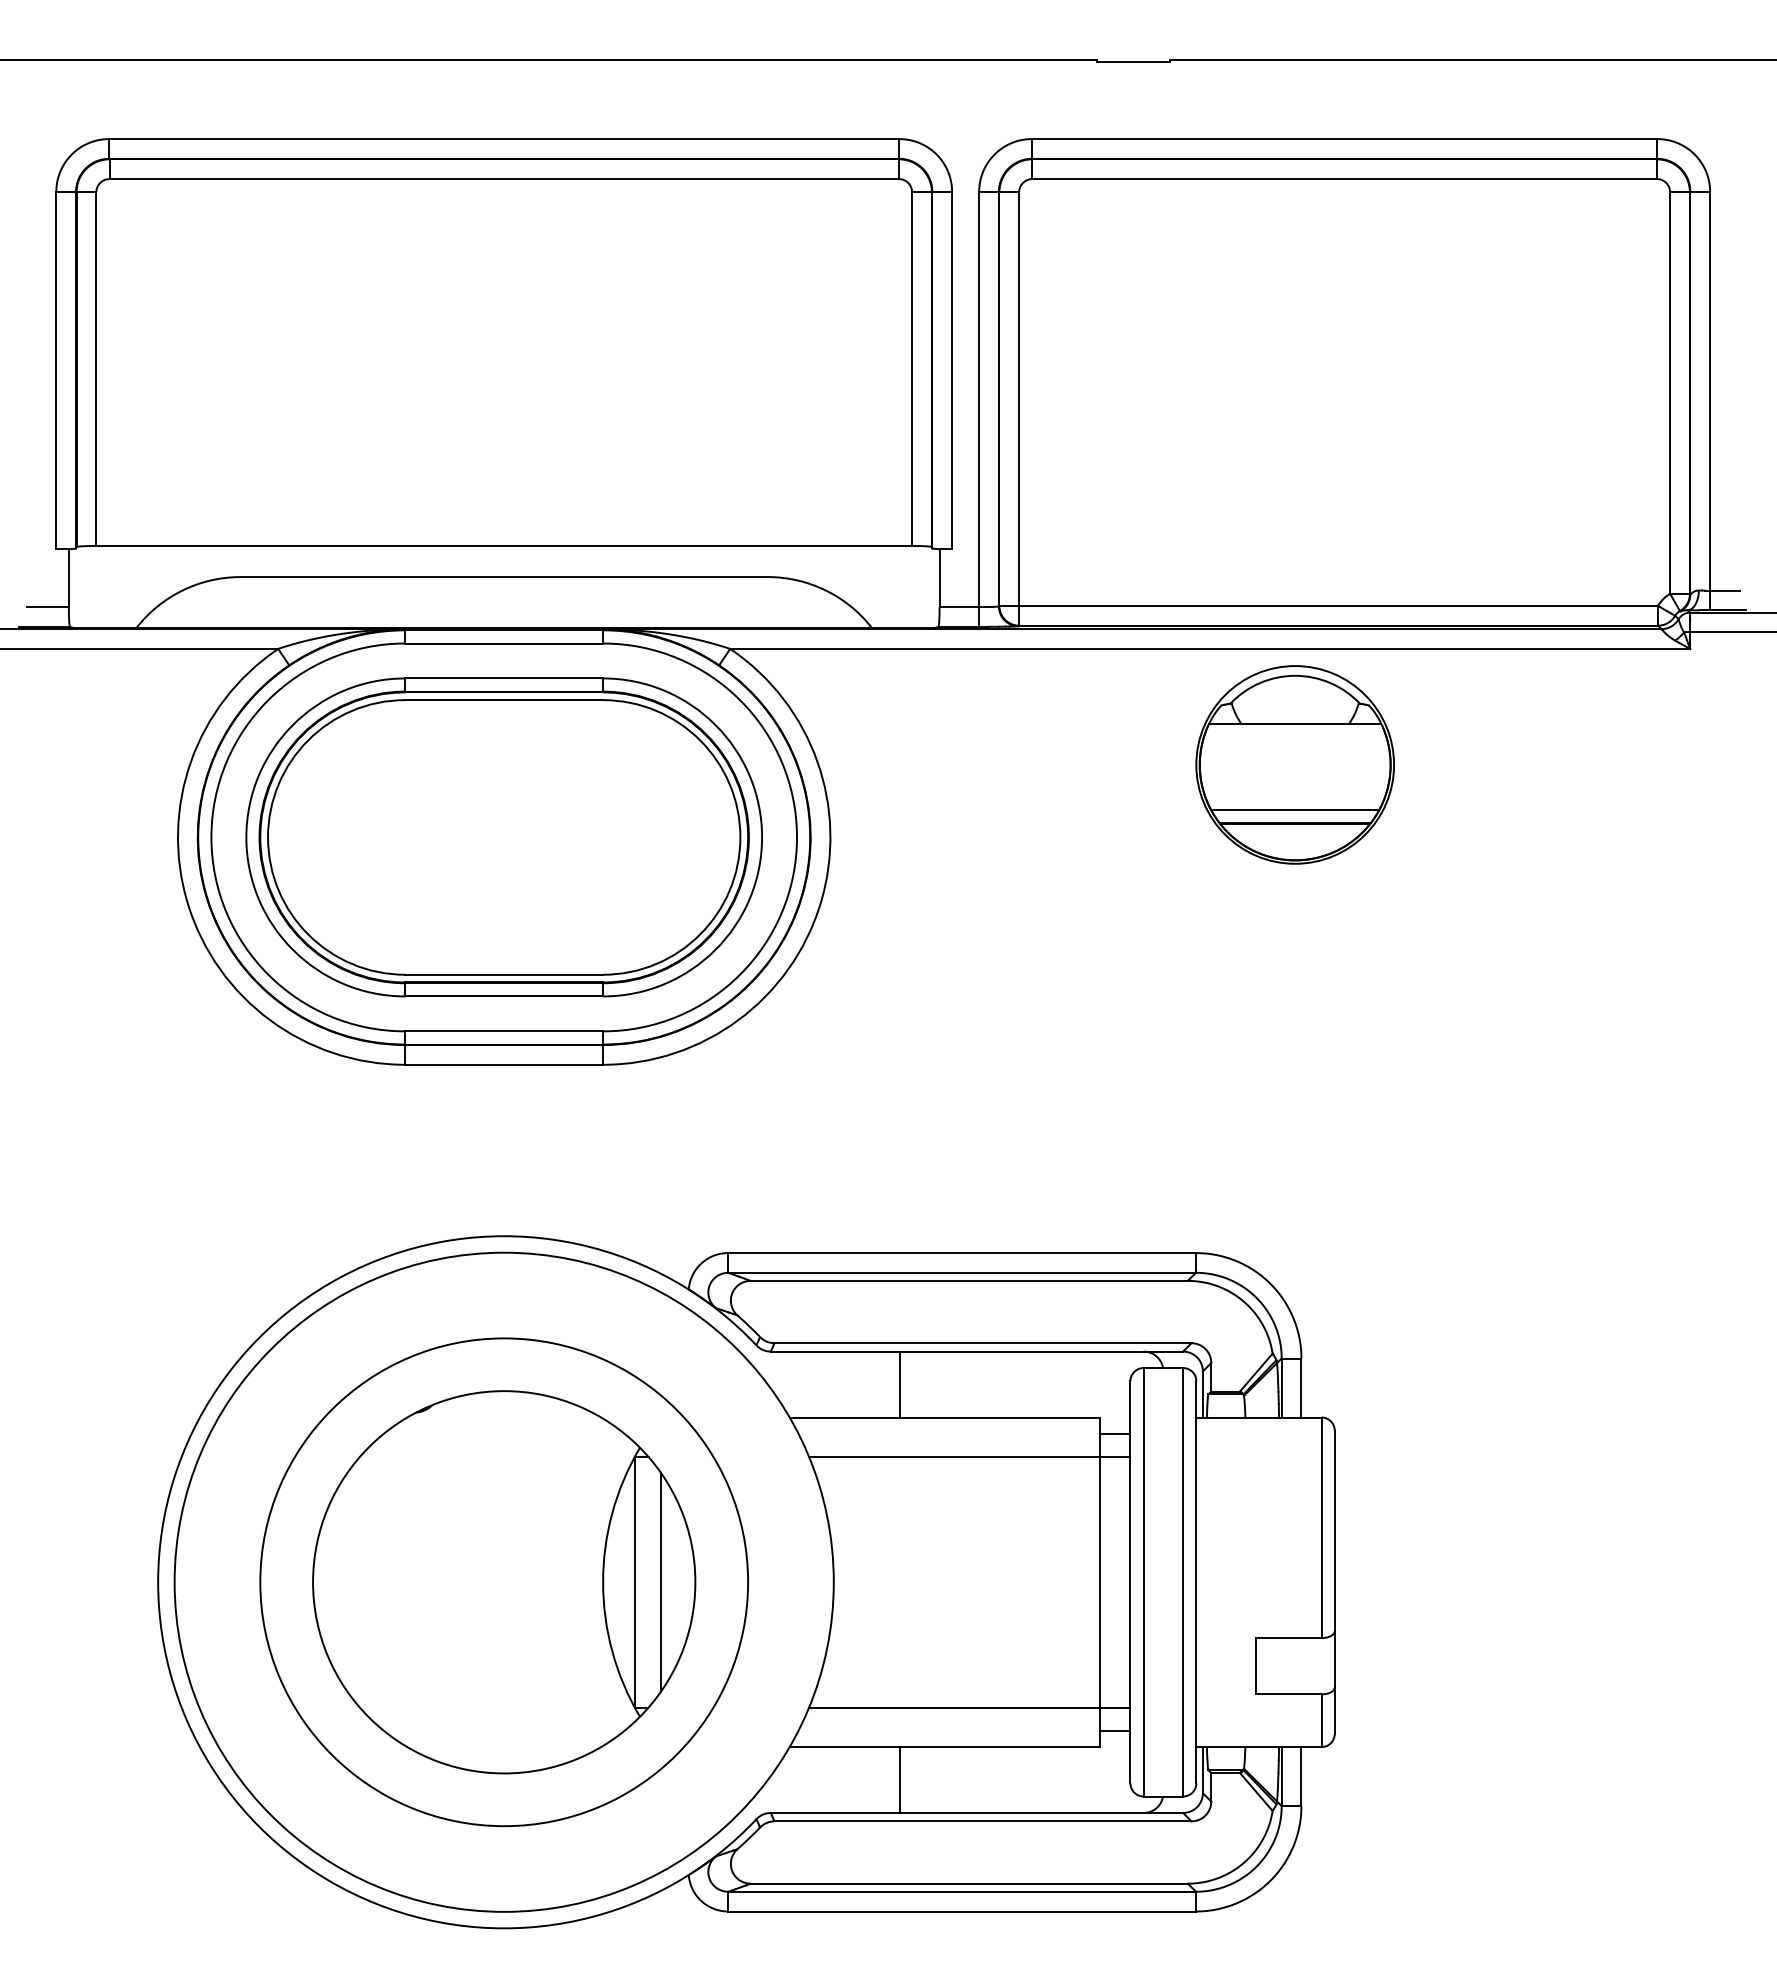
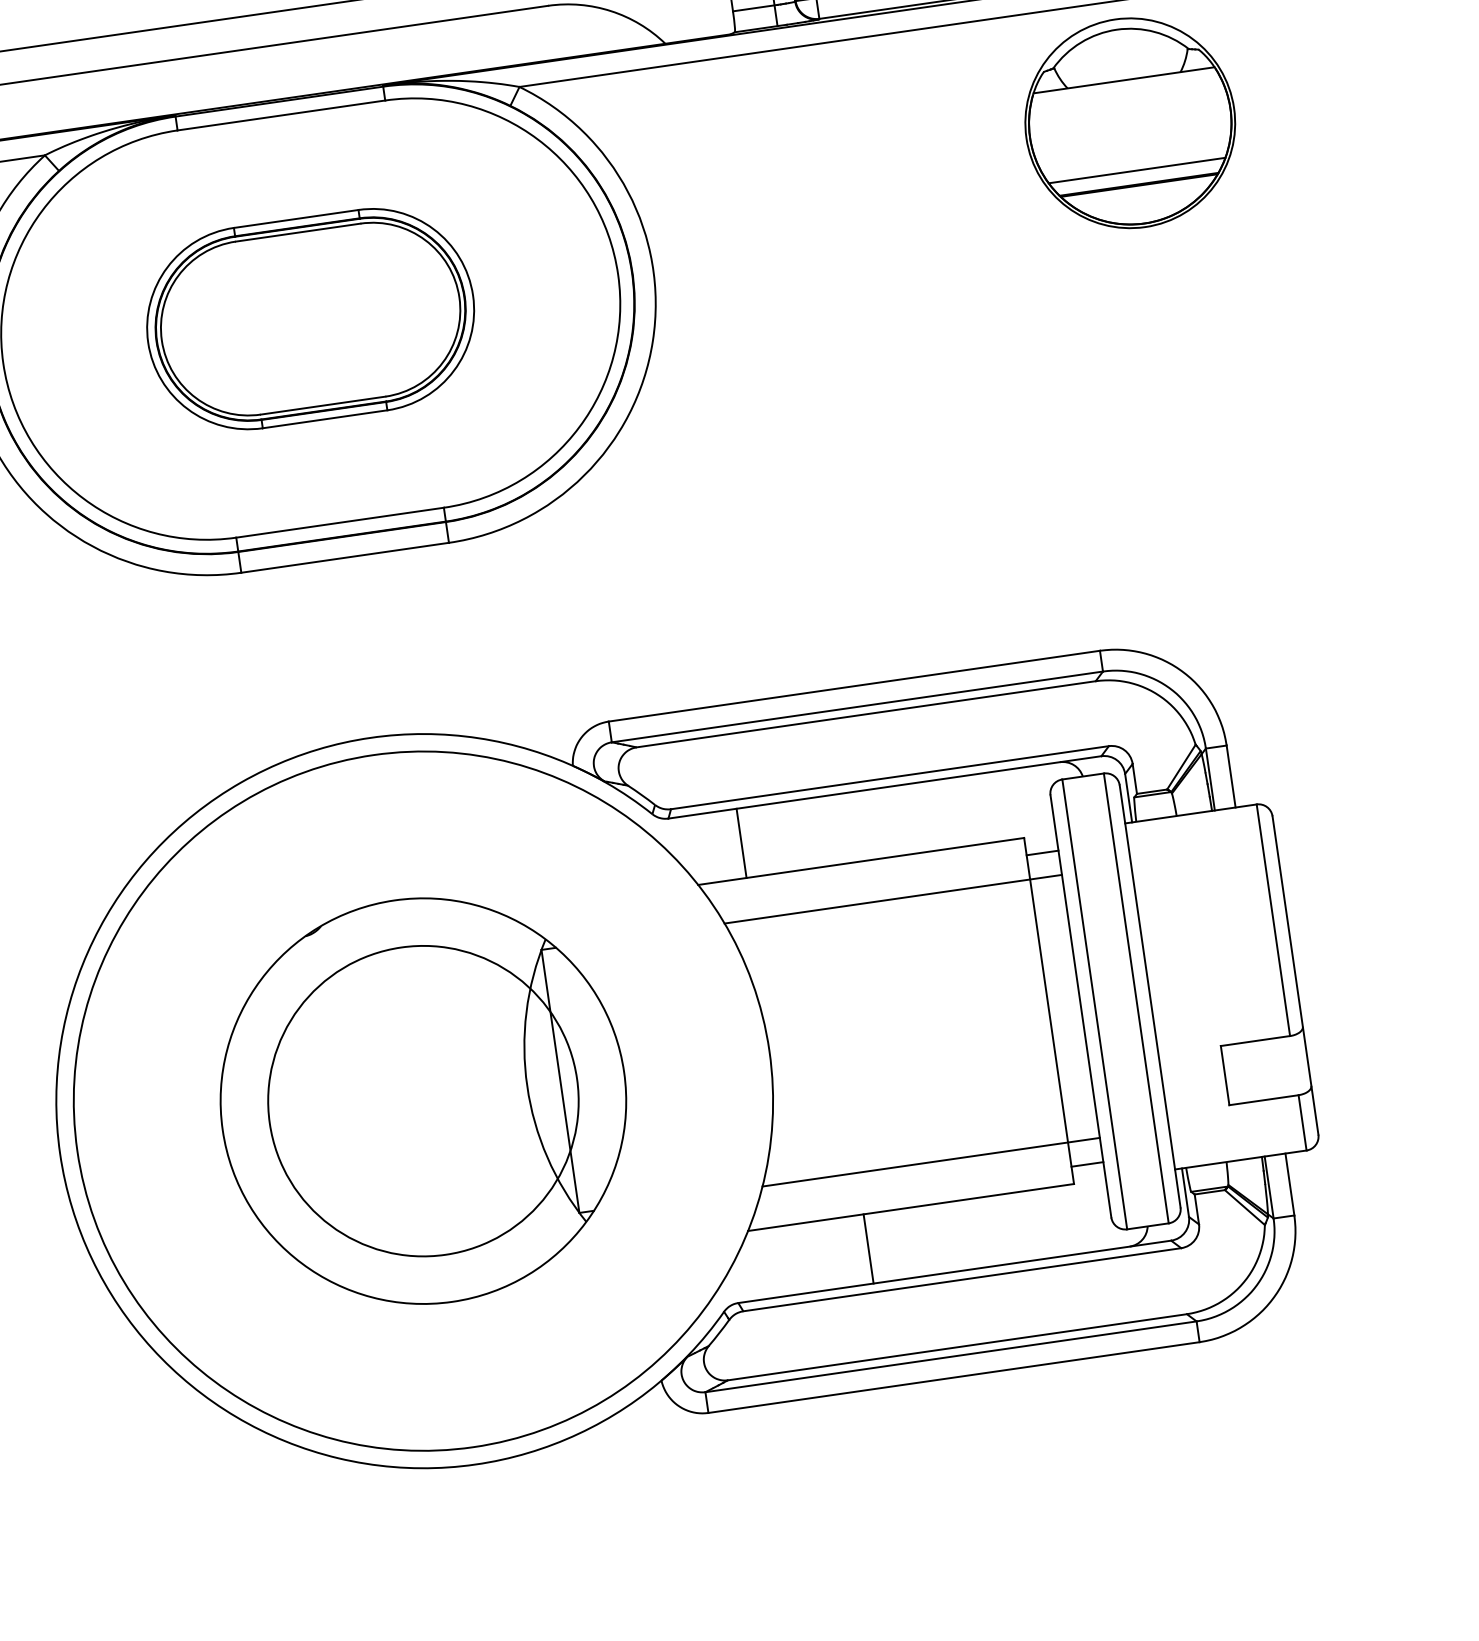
part: (503, 837) -> (310, 319), size x0.6
line: (899, 1384) -> (741, 843), moved
circle: (504, 1582) -> (423, 1101), size x0.6
line: (660, 1582) -> (587, 1077), removed

